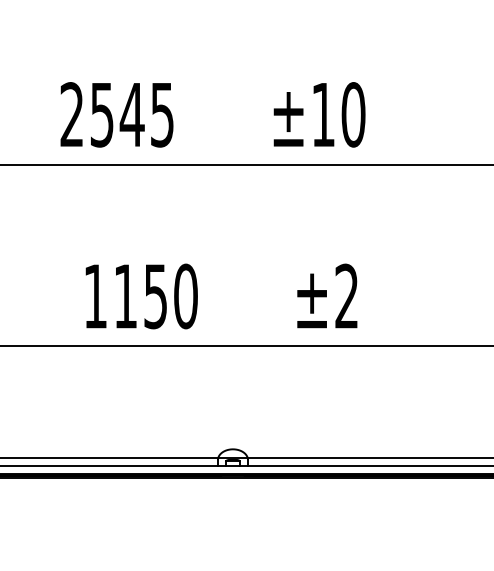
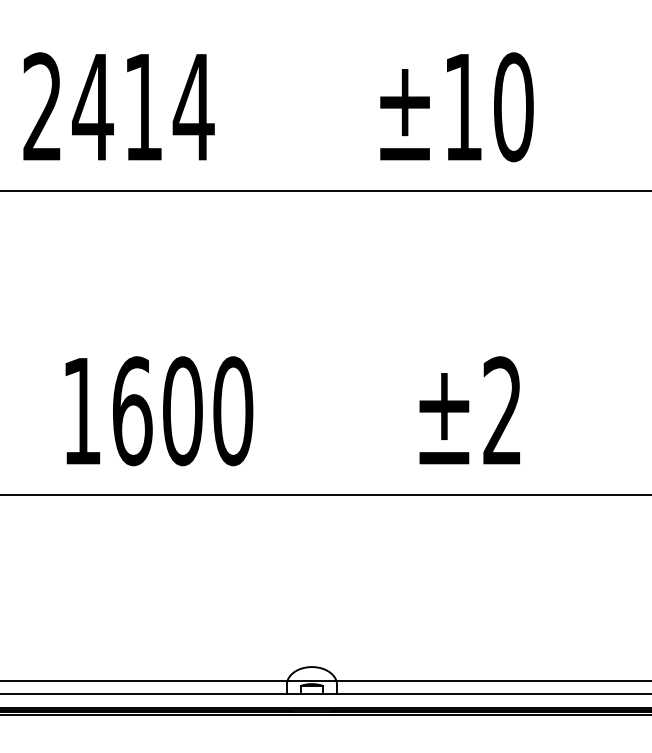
text: (131, 115) -> (142, 108), 2545 -> 2414
text: (140, 296) -> (157, 411), 1150 -> 1600

